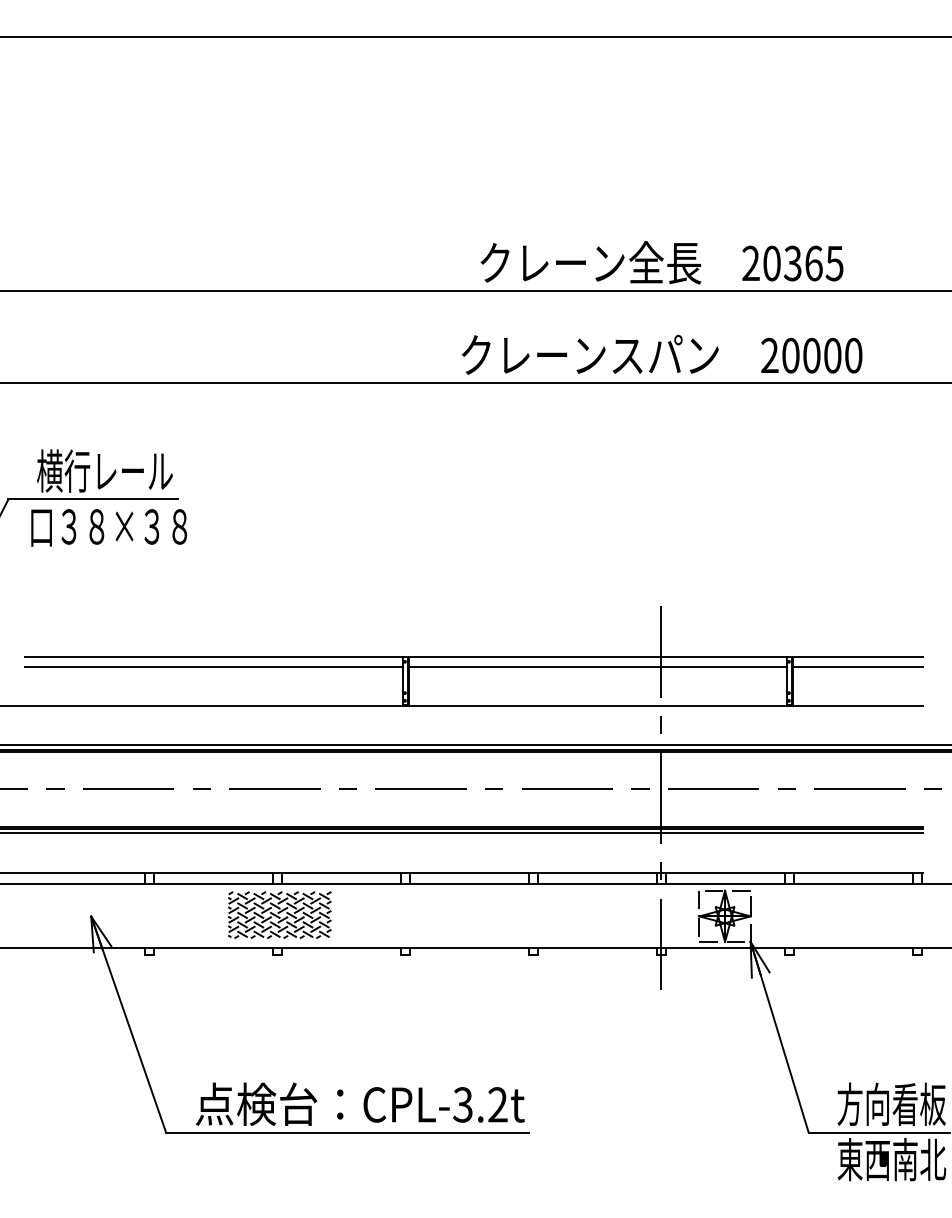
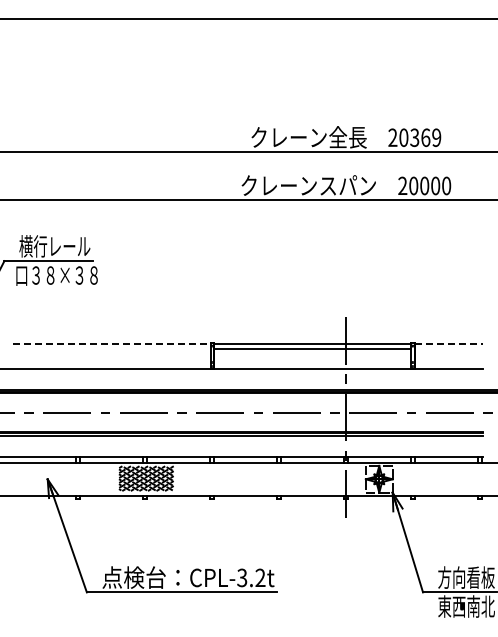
text: (834, 263) -> (436, 137), 20365 -> 20369
line: (213, 656) -> (111, 343), solid -> dashed
line: (859, 656) -> (449, 343), solid -> dashed
line: (213, 666) -> (111, 348), removed
line: (857, 666) -> (448, 348), removed

